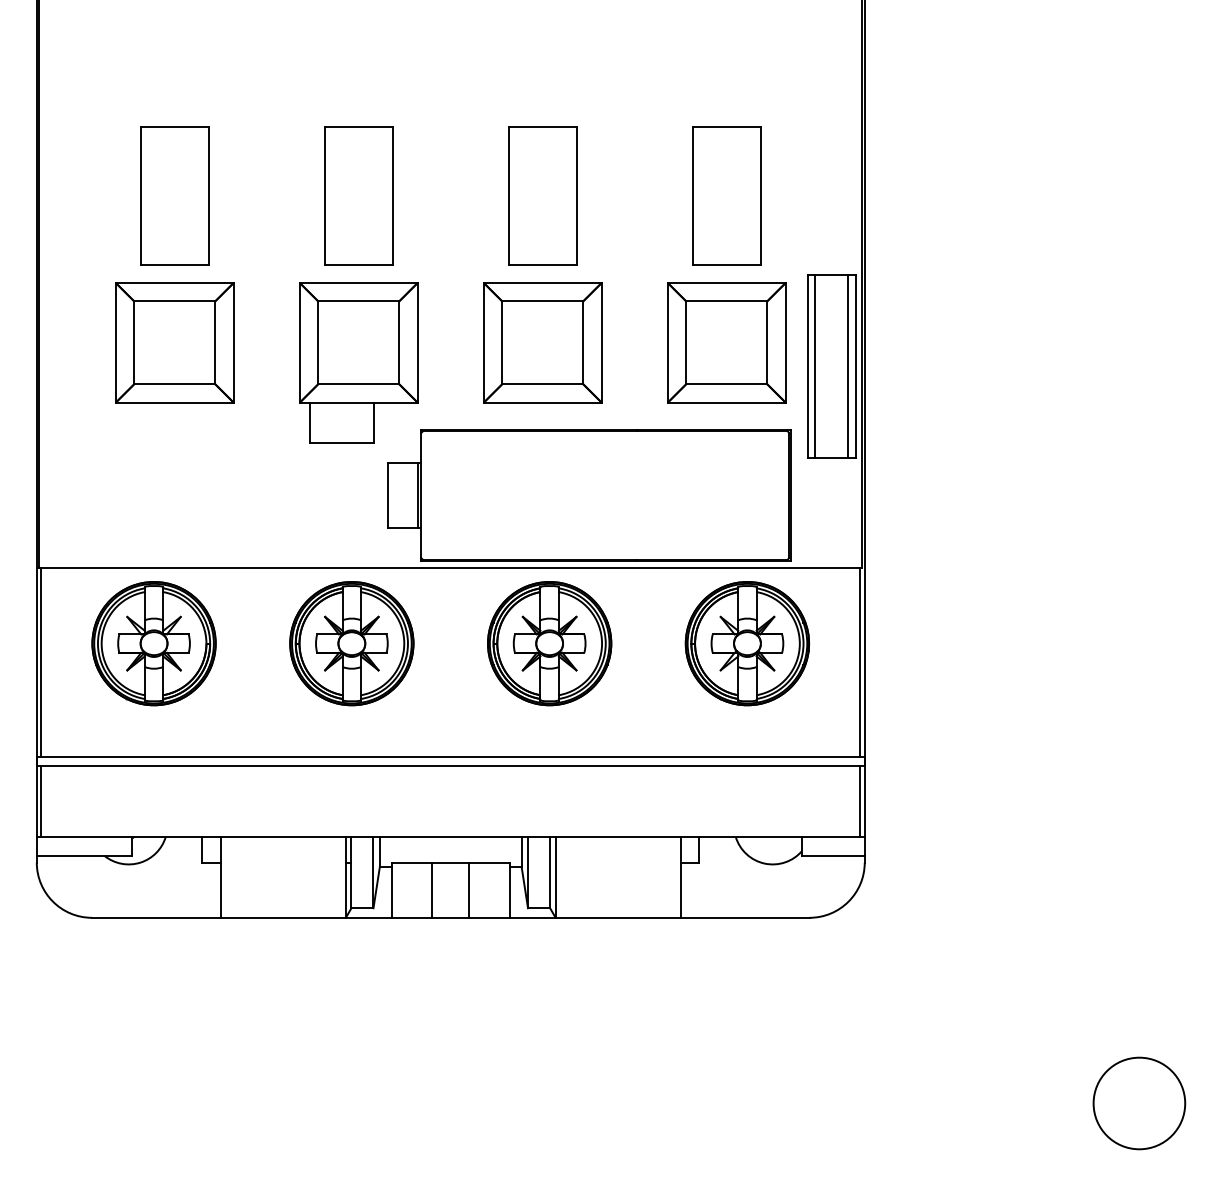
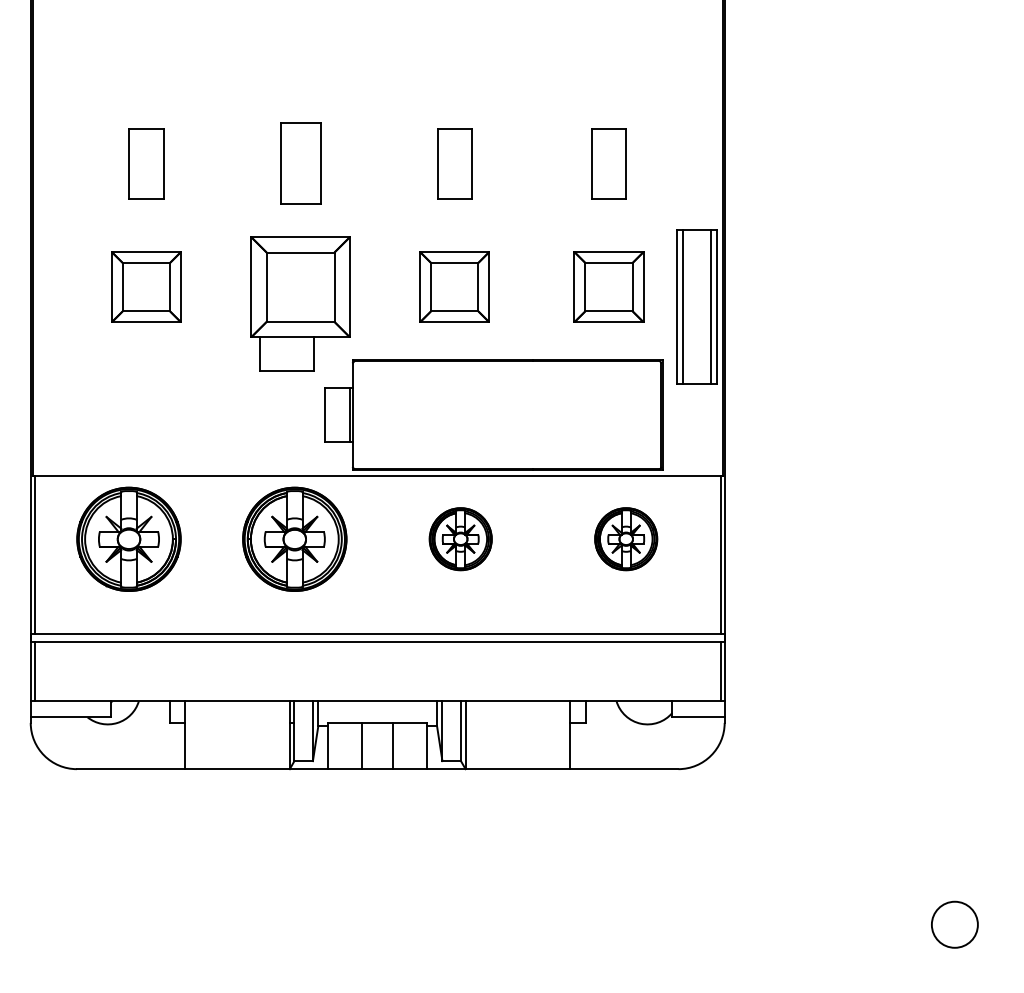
part: (174, 195) -> (146, 163), size x0.6
part: (358, 195) -> (300, 163), size x0.7
part: (542, 195) -> (454, 163), size x0.6
part: (727, 195) -> (609, 163), size x0.6
part: (174, 341) -> (146, 286), size x0.7
part: (542, 341) -> (454, 286), size x0.7
part: (726, 341) -> (608, 286), size x0.7
part: (549, 642) -> (460, 538), size x0.6
part: (746, 642) -> (625, 538), size x0.6
circle: (1138, 1103) -> (954, 924), size x0.6

